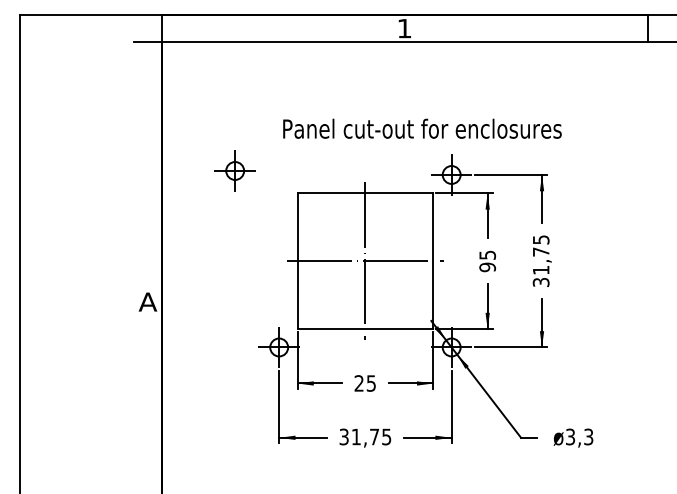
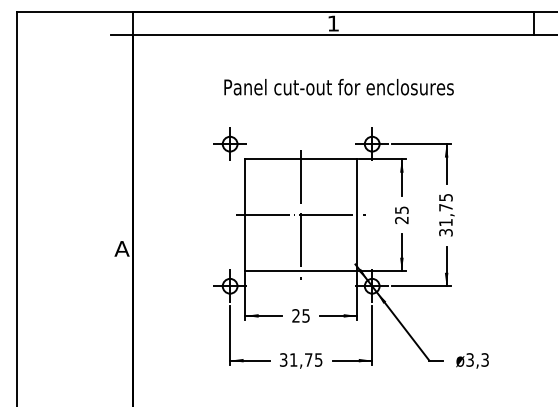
text: (422, 128) -> (339, 86), moved
part: (234, 170) -> (229, 143), moved
text: (487, 267) -> (401, 220), 95 -> 25

